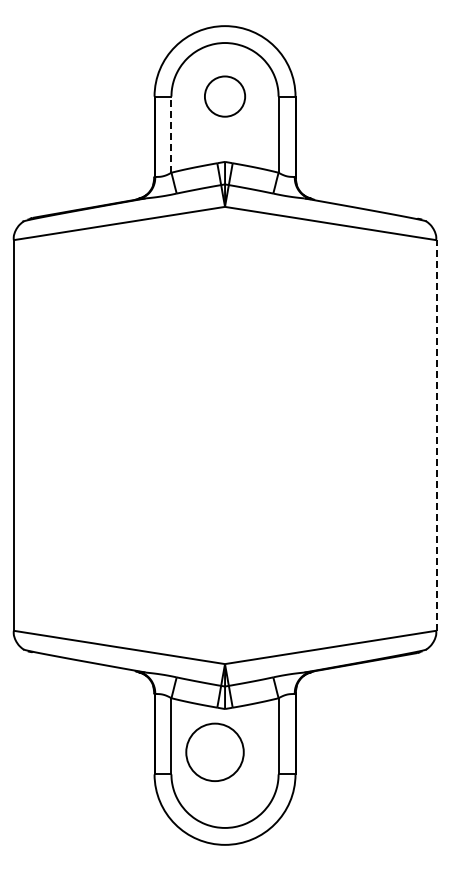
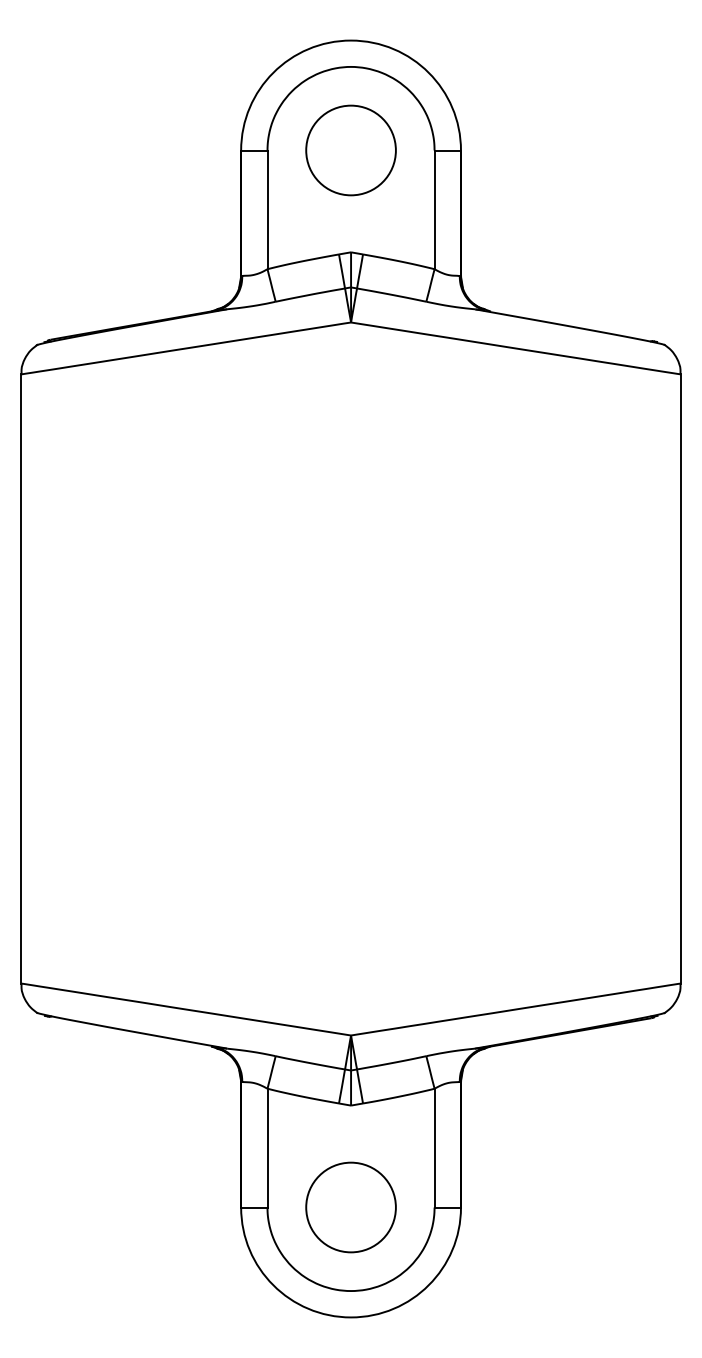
circle: (224, 96) -> (350, 150), size x1.43
line: (171, 134) -> (267, 209), dashed -> solid
line: (436, 434) -> (680, 677), dashed -> solid
circle: (214, 751) -> (350, 1206), moved

